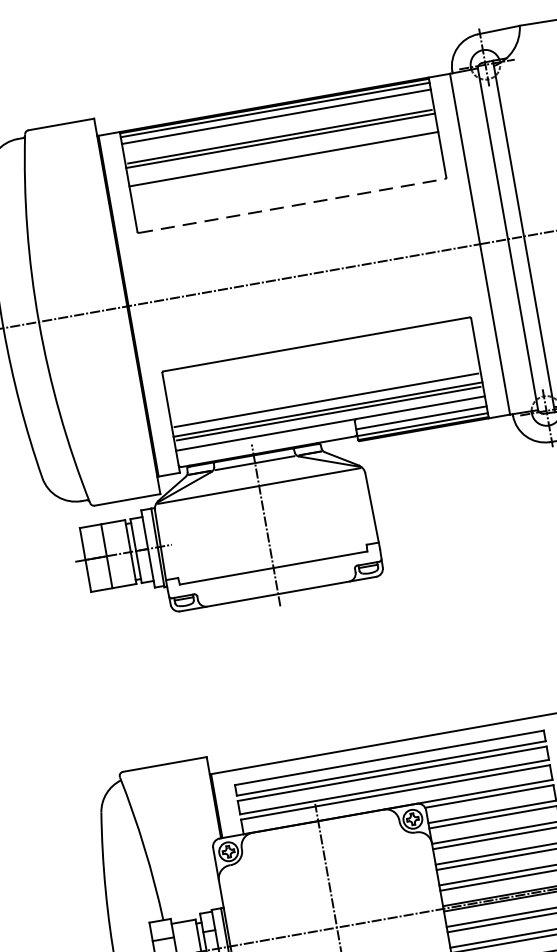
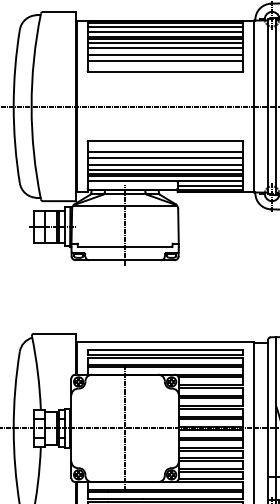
line: (278, 126) -> (165, 31), added
line: (280, 150) -> (164, 43), added
line: (284, 174) -> (164, 55), added
line: (288, 183) -> (165, 60), added
line: (292, 205) -> (165, 71), dashed -> solid
line: (320, 366) -> (165, 152), added
line: (320, 376) -> (164, 157), added
line: (325, 392) -> (165, 165), added

